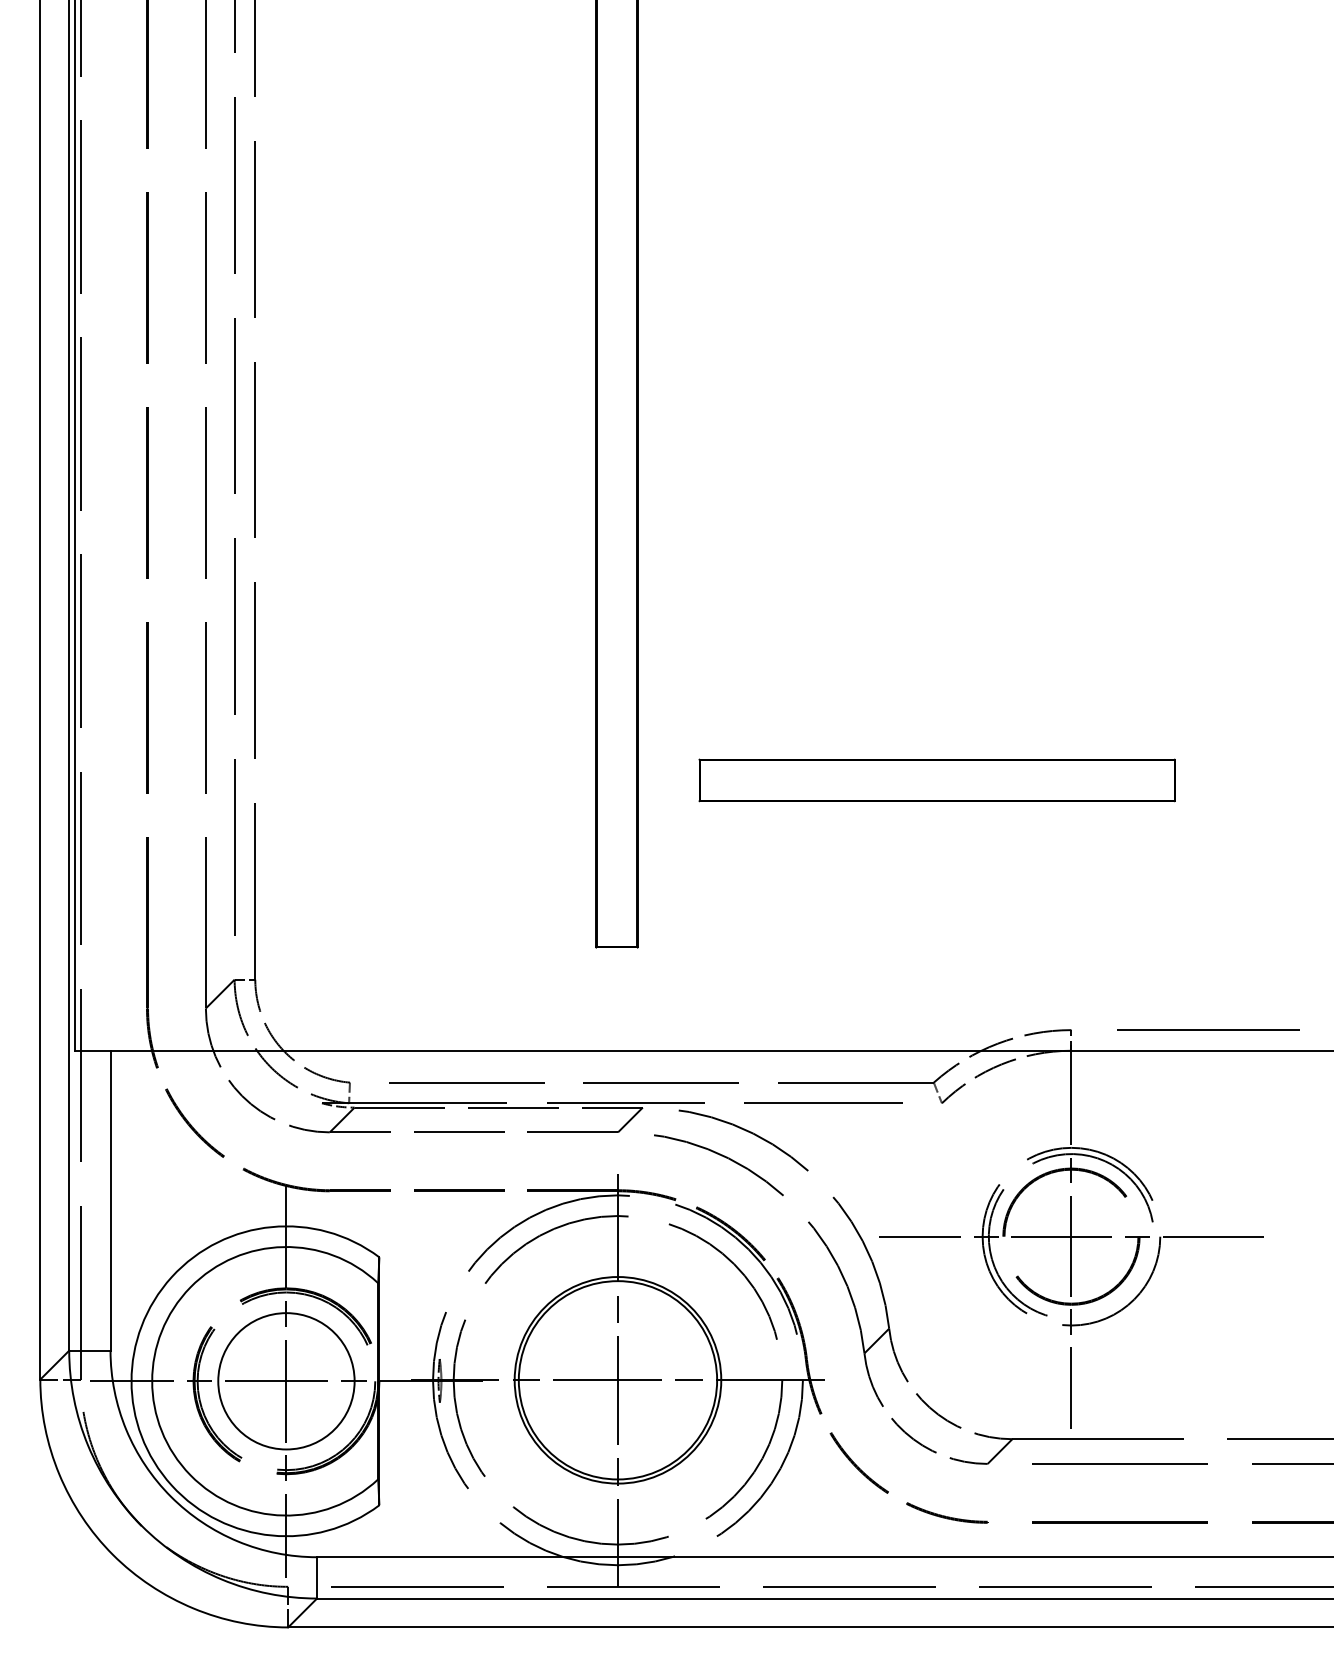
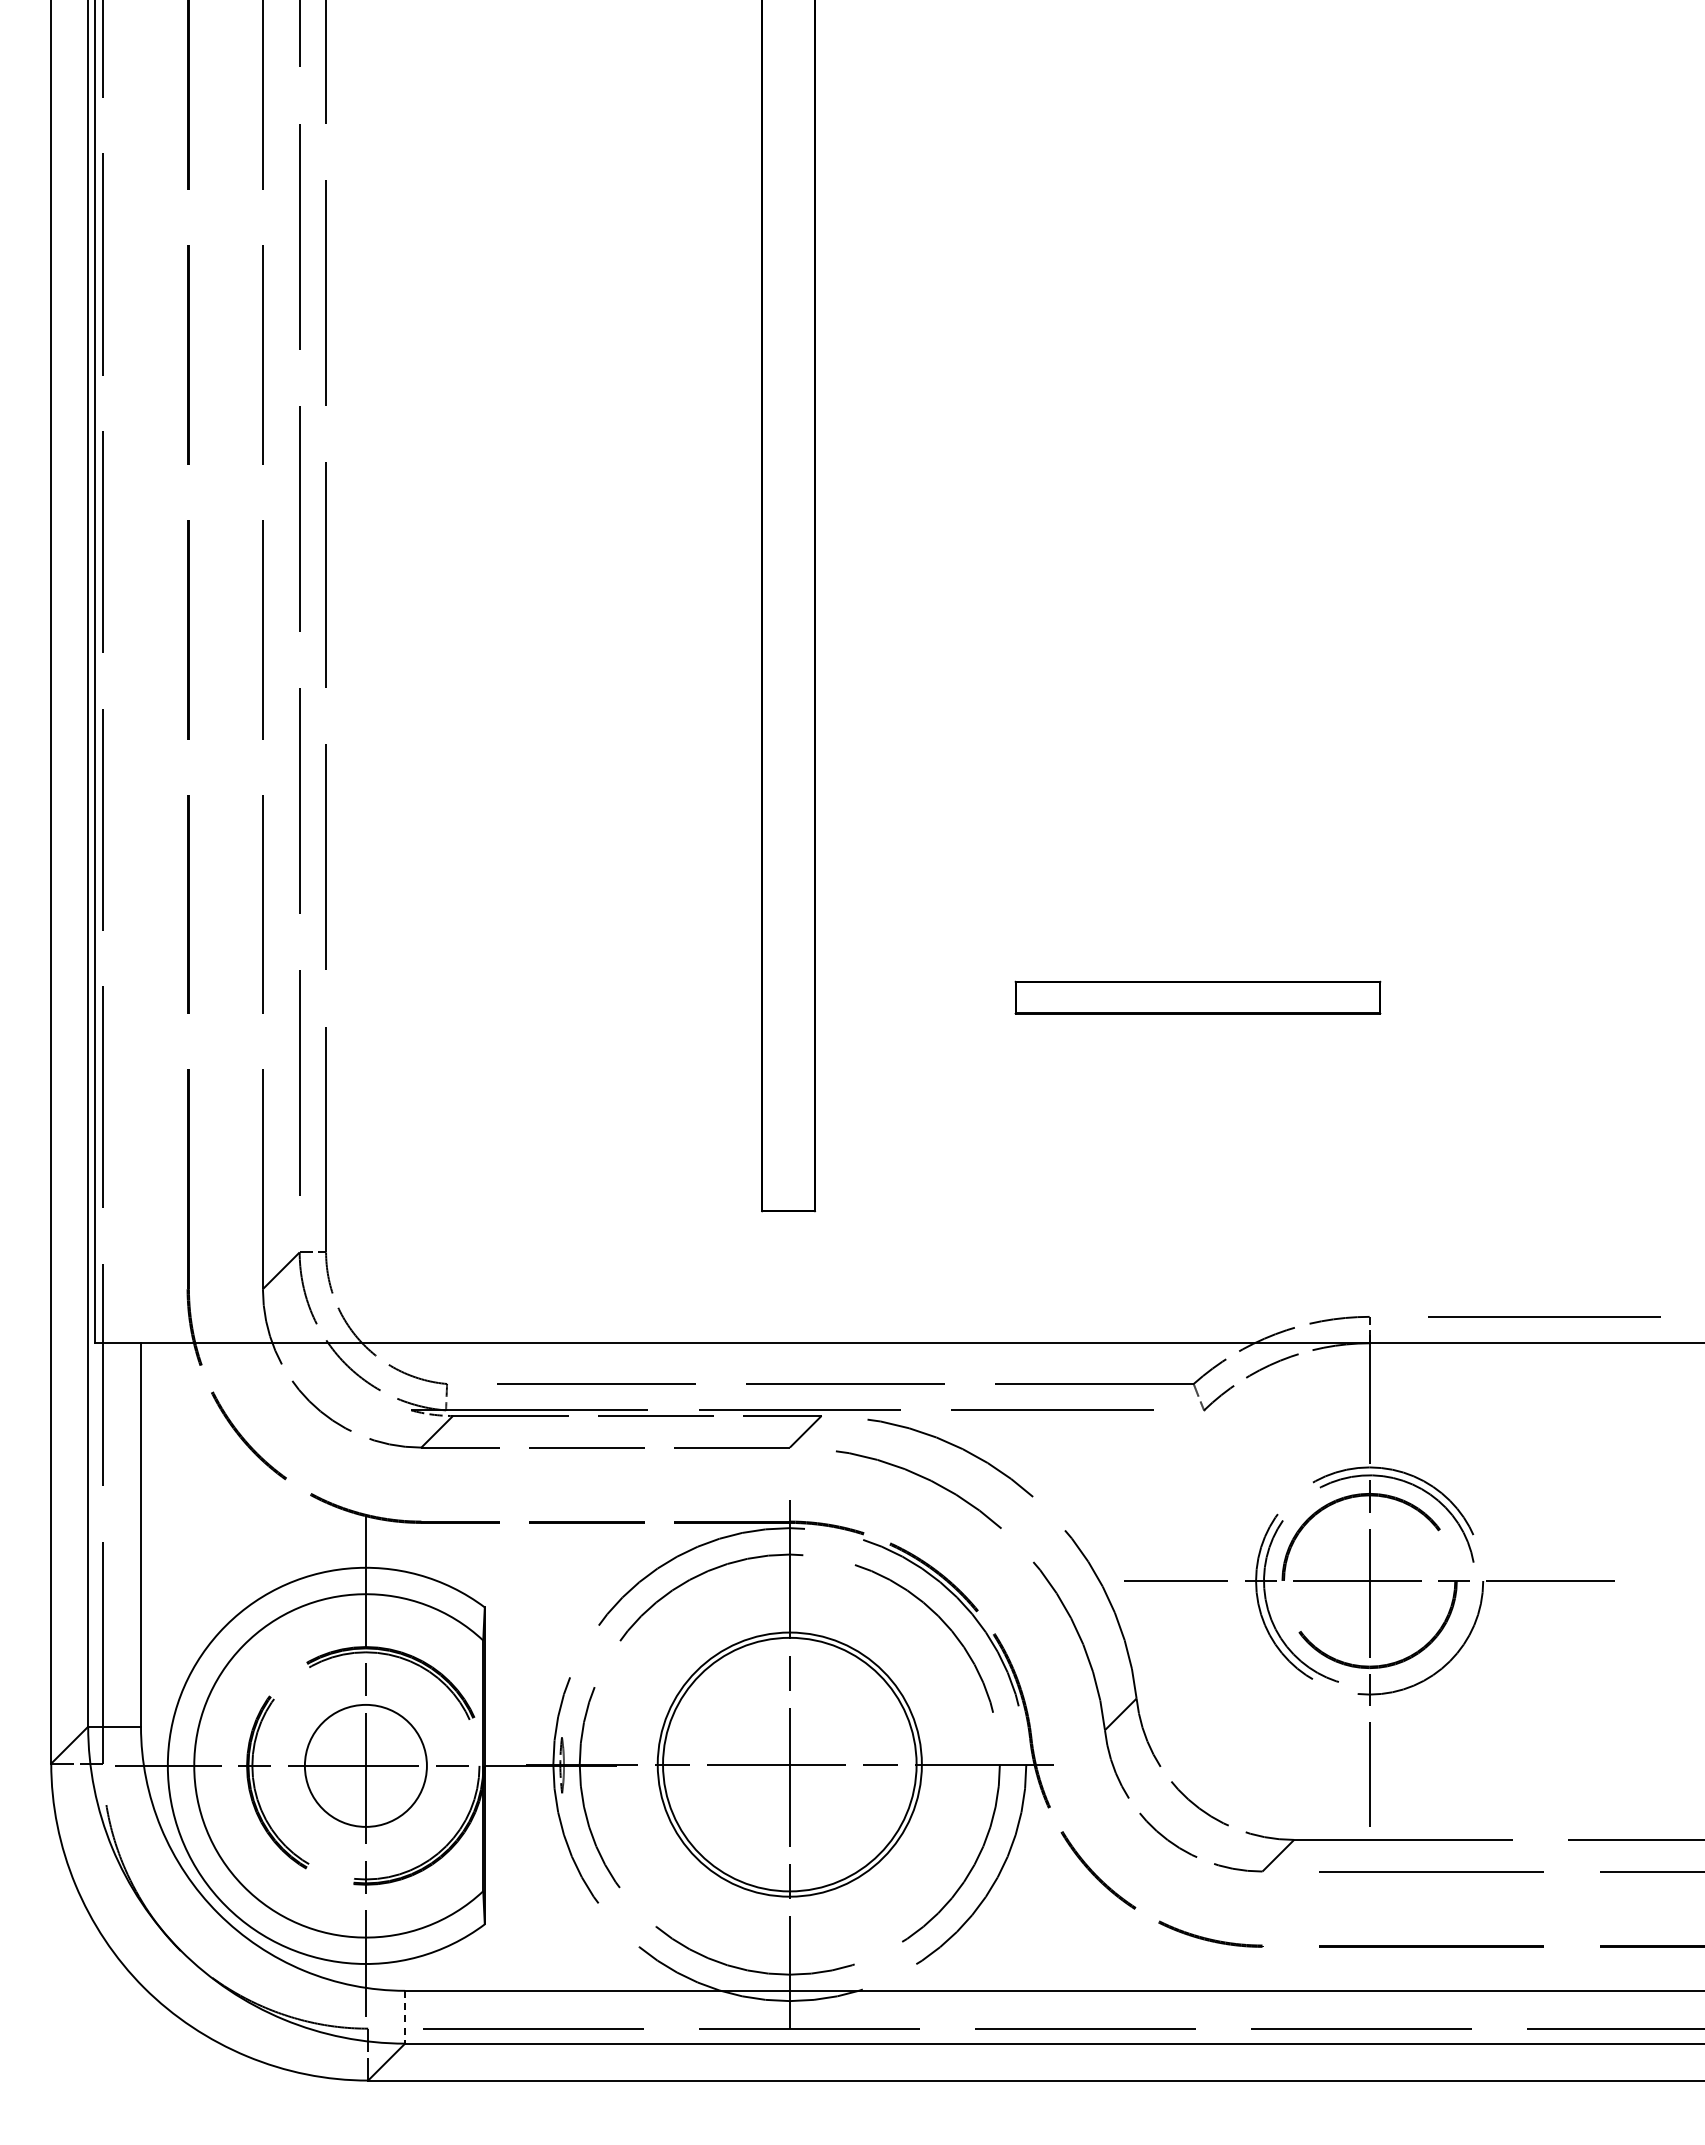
part: (936, 780) -> (1197, 997), size x0.6
circle: (286, 1380) -> (365, 1765), size x0.7
line: (317, 1578) -> (405, 2017), solid -> dashed

